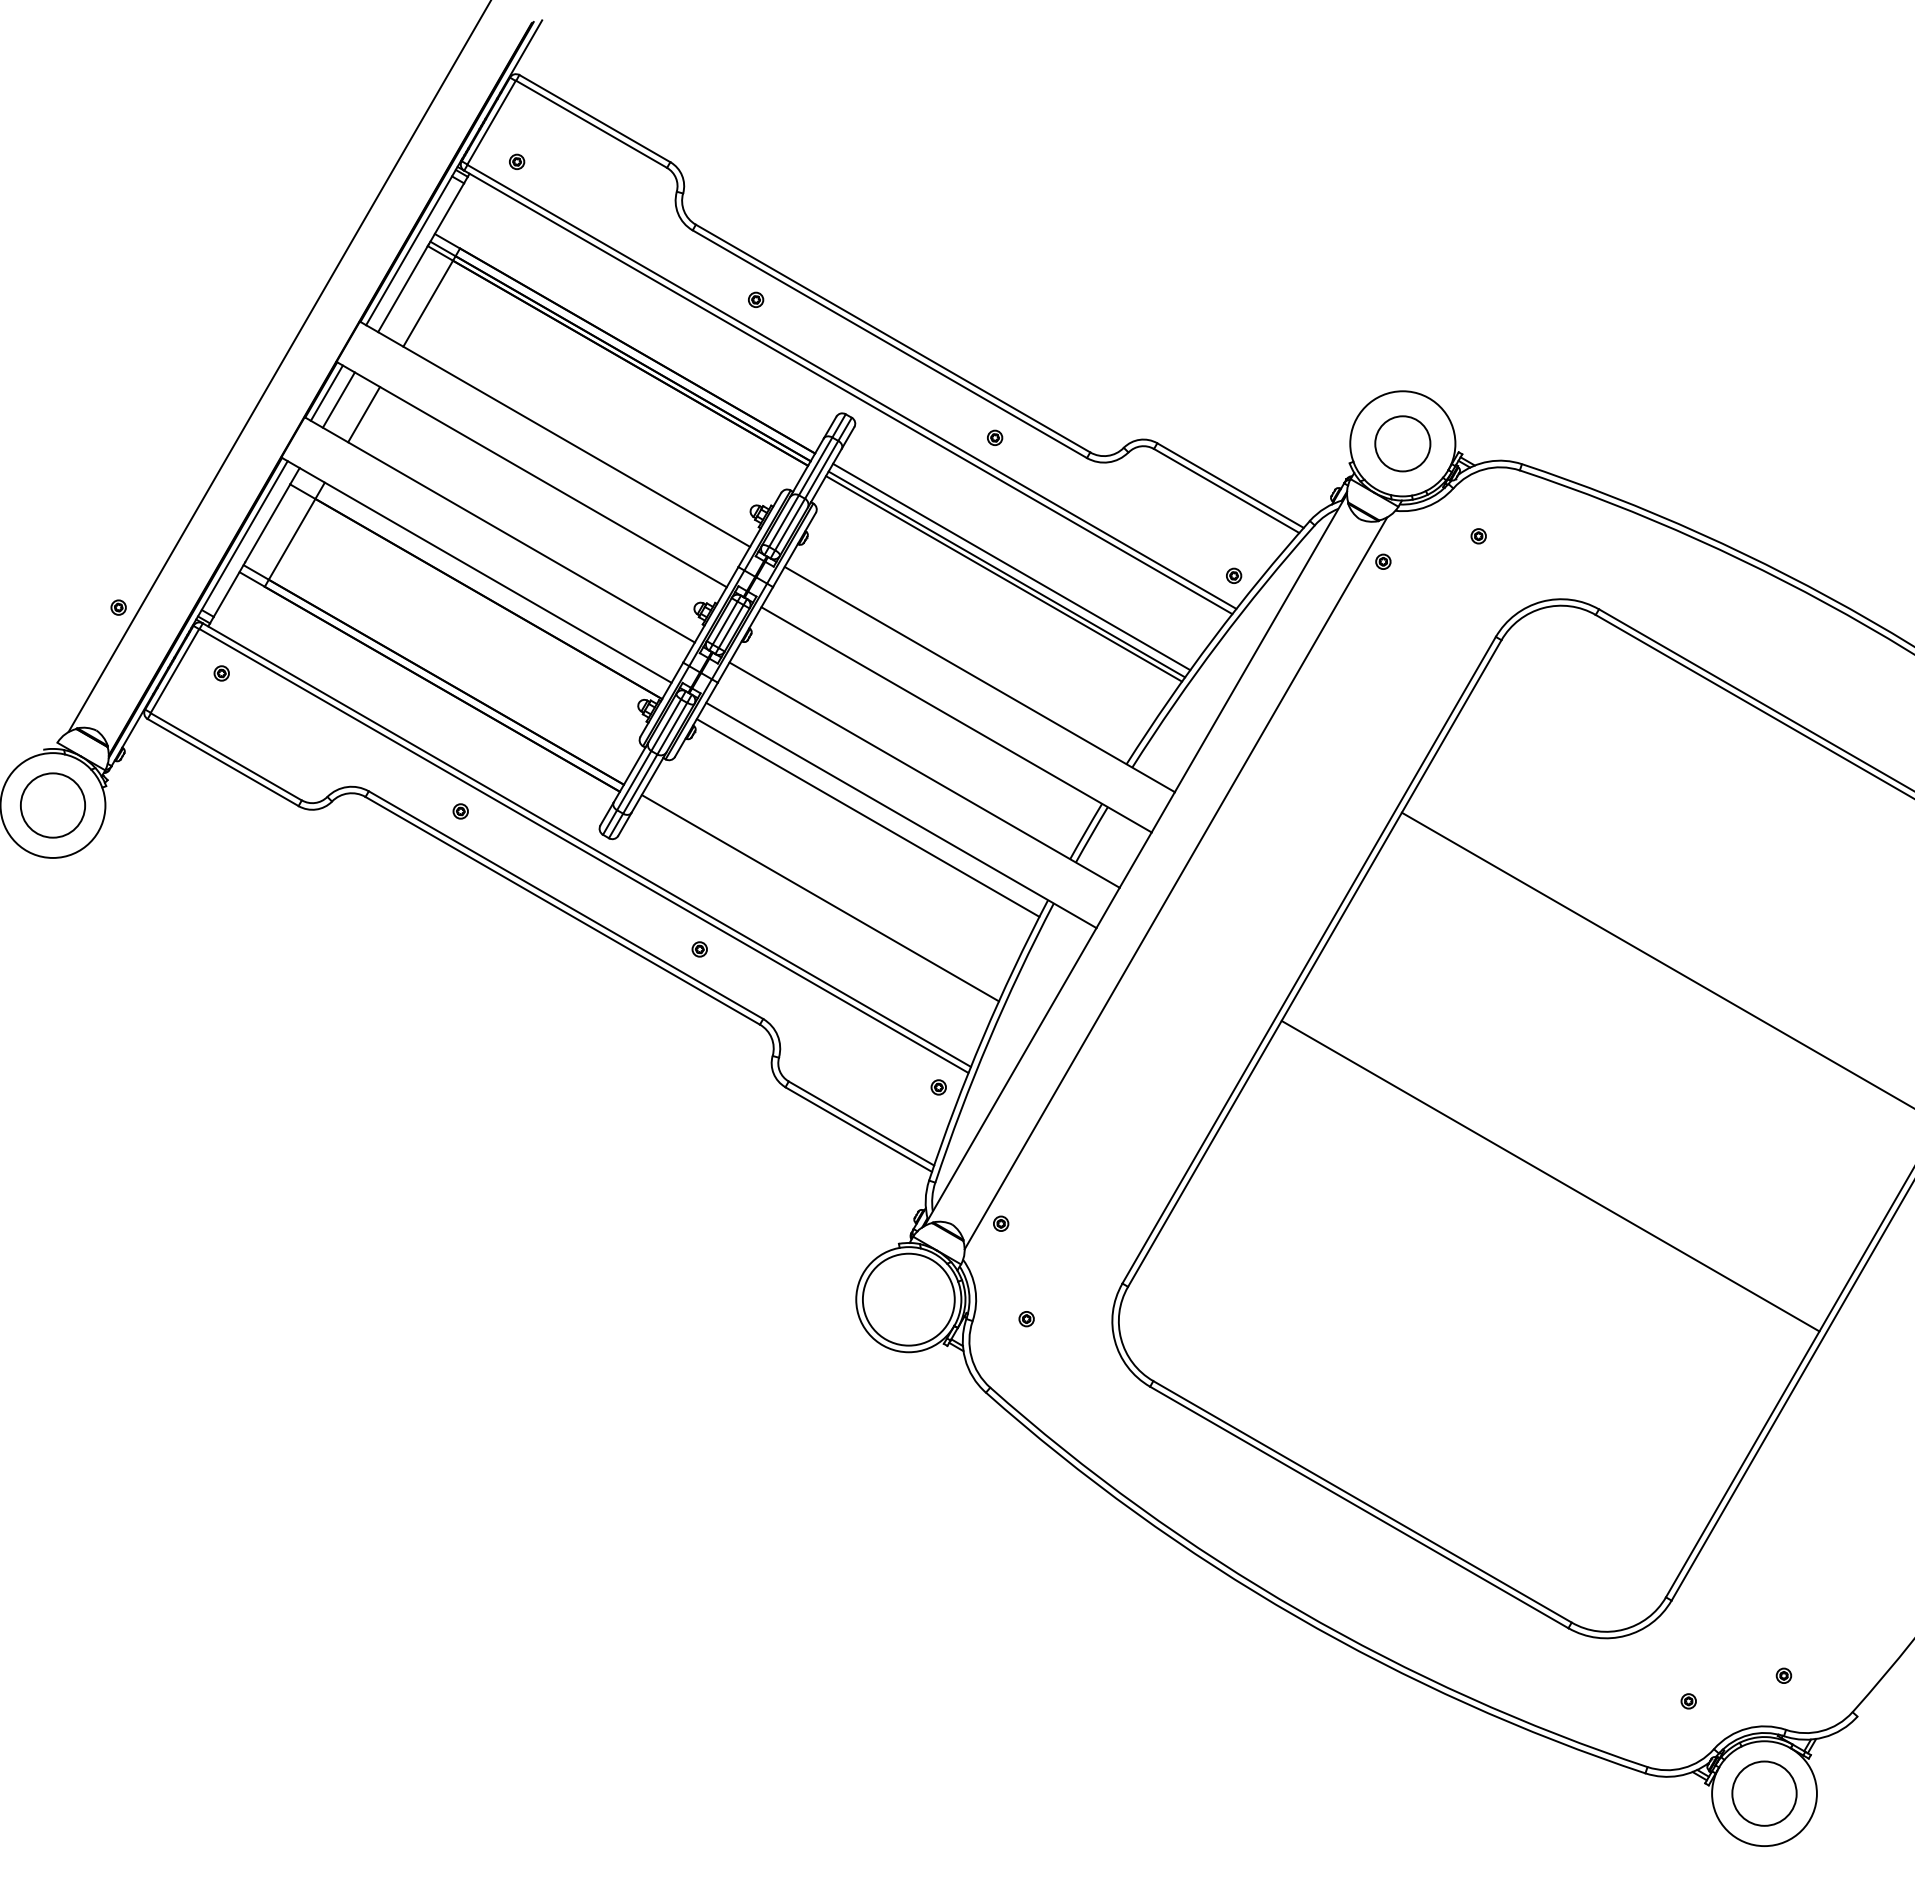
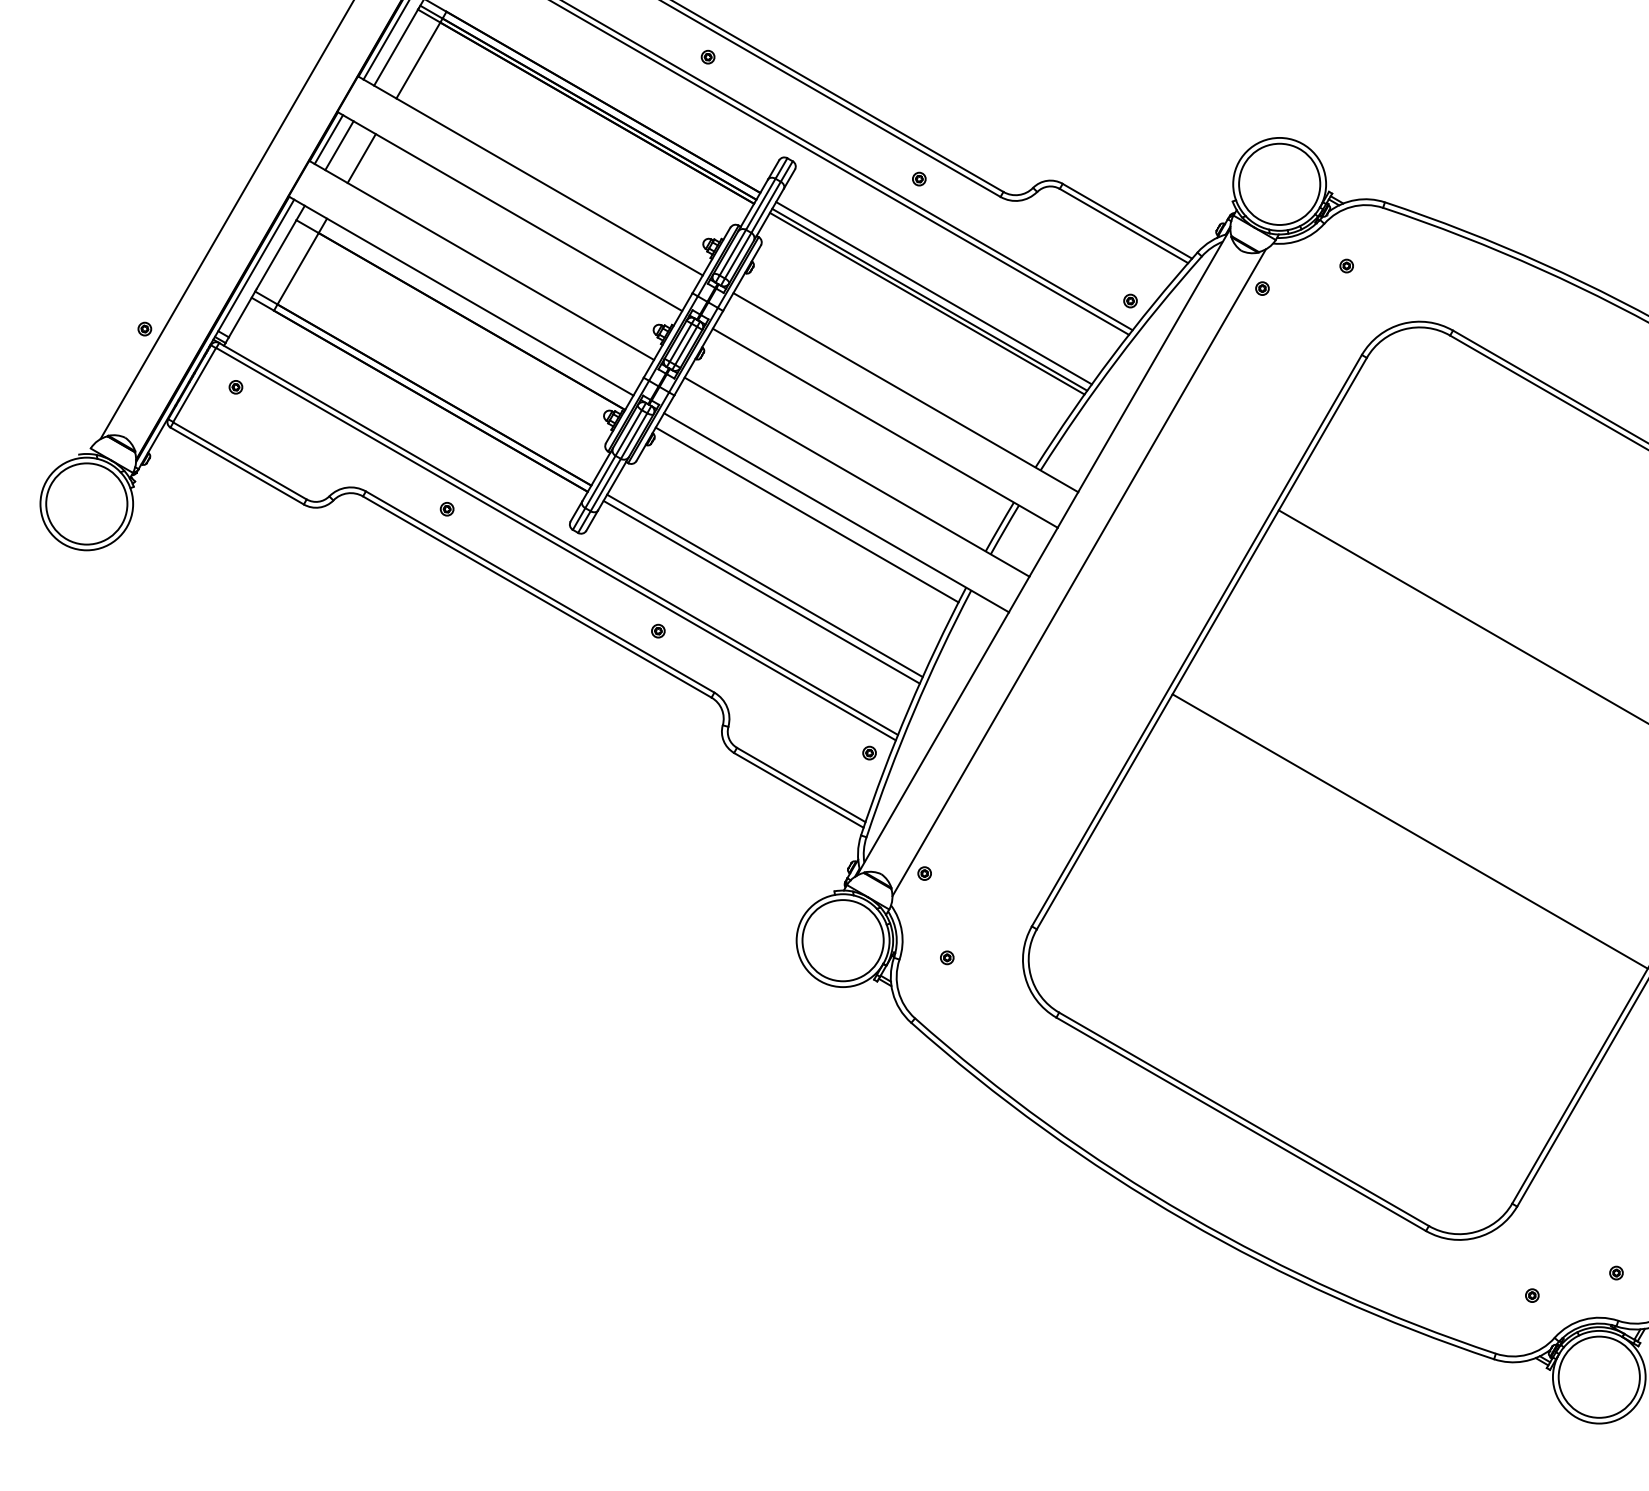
circle: (1402, 443) -> (1279, 184), size x1.67
circle: (52, 805) -> (86, 503), size x1.43
line: (816, 905) -> (761, 592), added
circle: (1764, 1793) -> (1599, 1377), size x1.43

